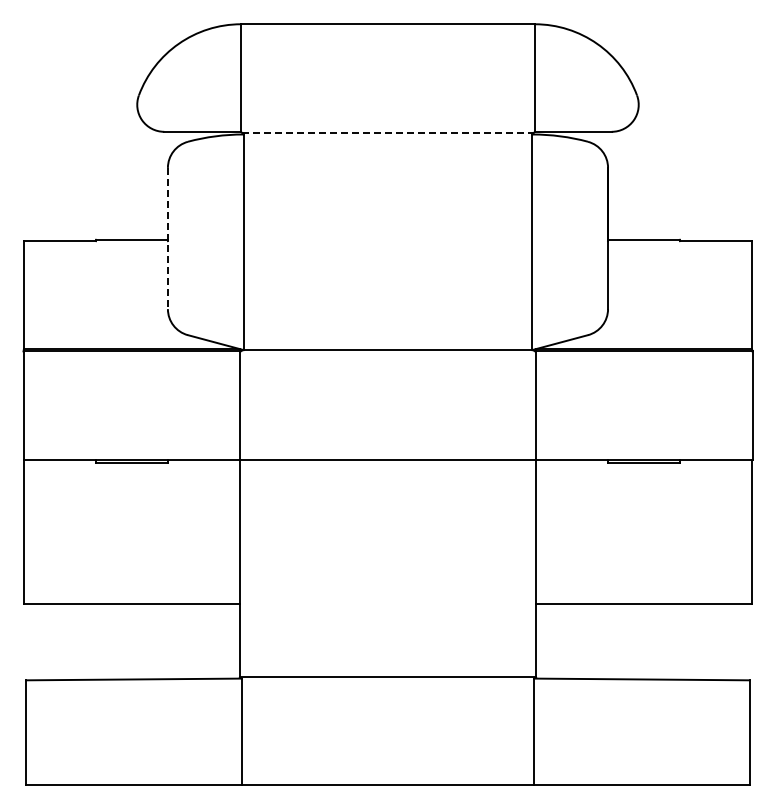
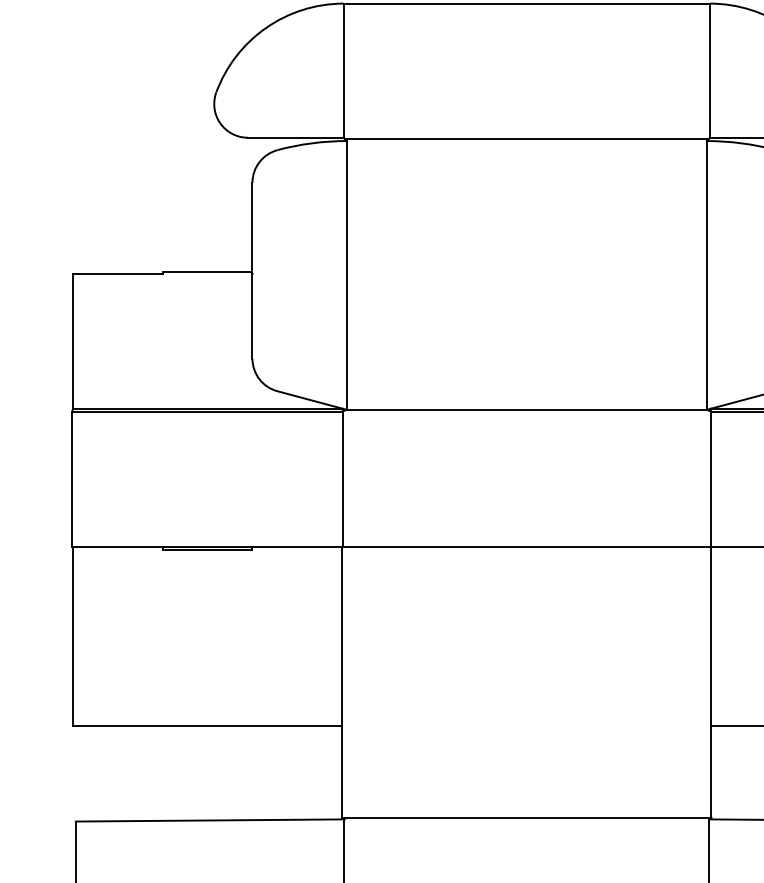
line: (388, 133) -> (527, 139), dashed -> solid
line: (167, 238) -> (251, 270), dashed -> solid

